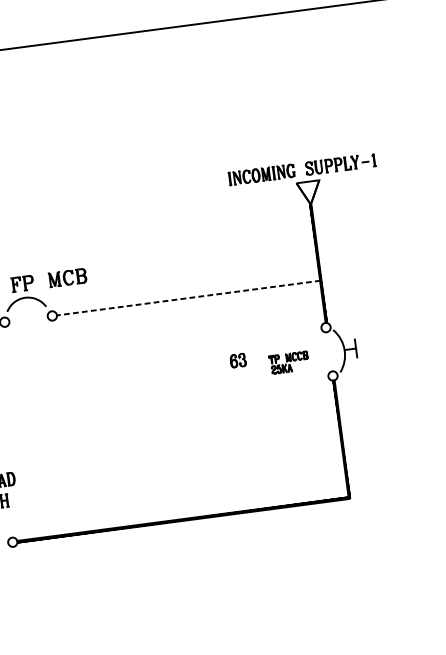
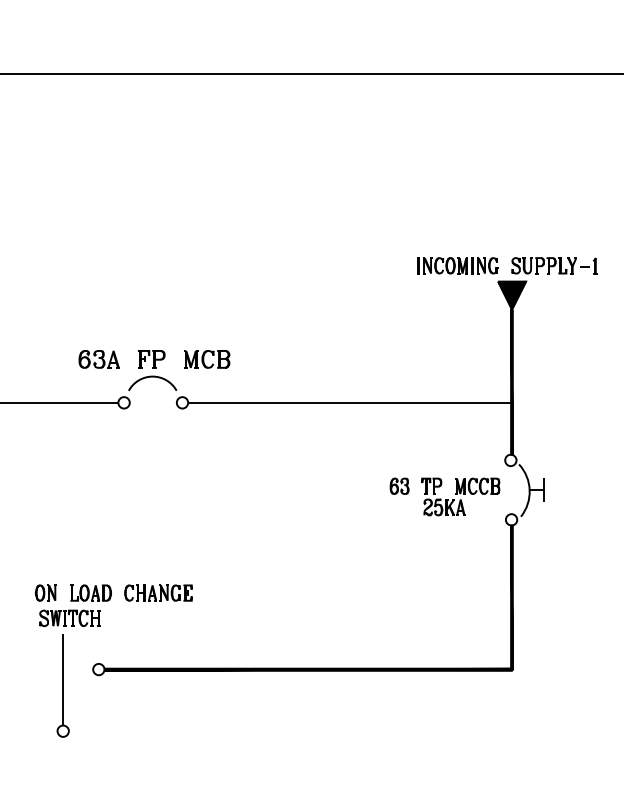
fill: (309, 193) -> (512, 295), added
line: (187, 297) -> (348, 402), dashed -> solid
part: (288, 362) -> (460, 496), size x1.67
part: (53, 473) -> (158, 592), added

